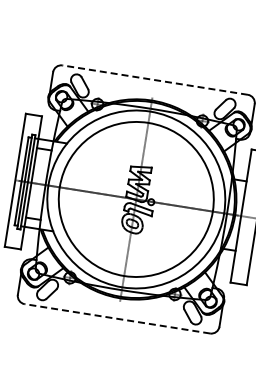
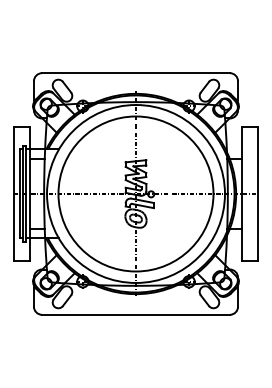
line: (155, 80) -> (136, 73), dashed -> solid
line: (117, 318) -> (136, 314), dashed -> solid

